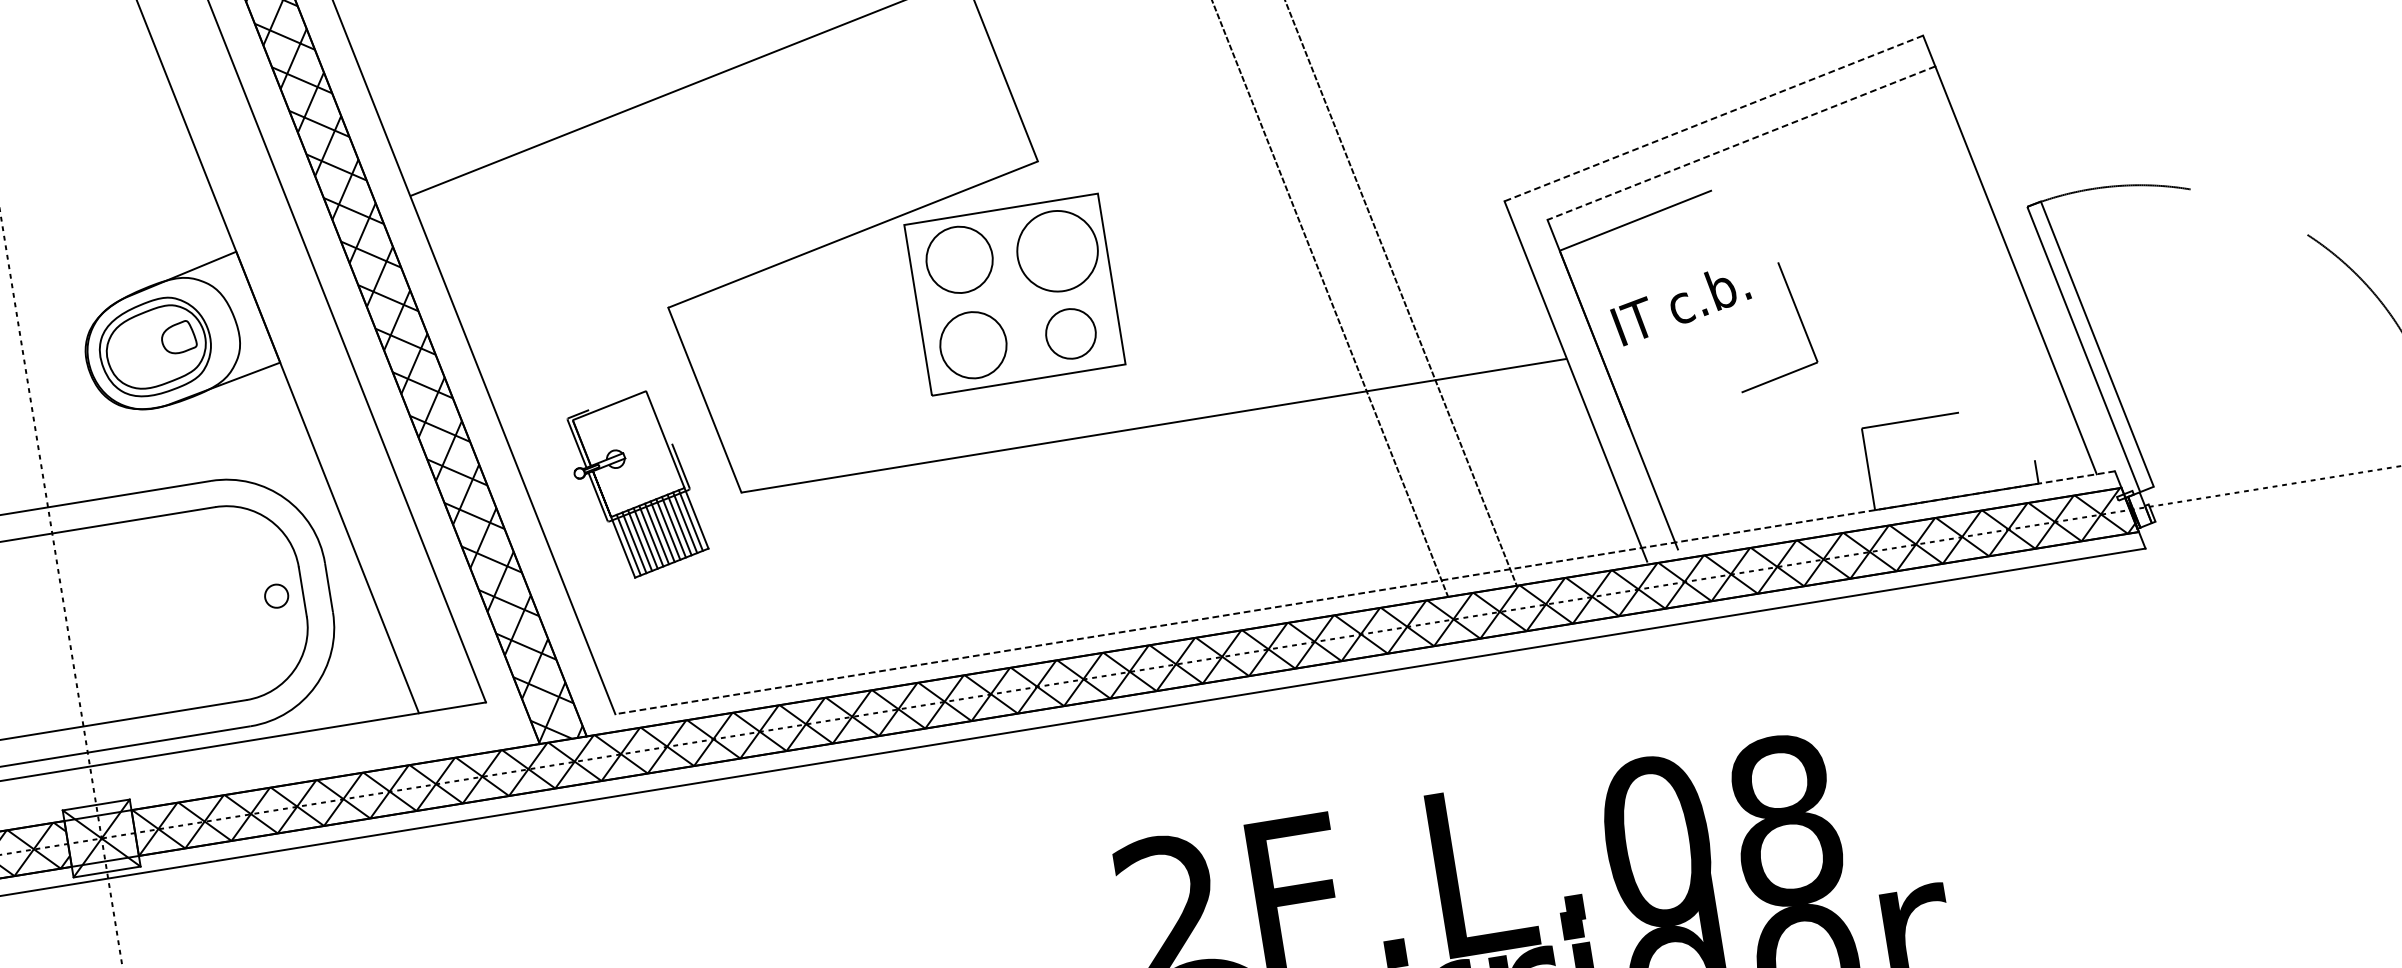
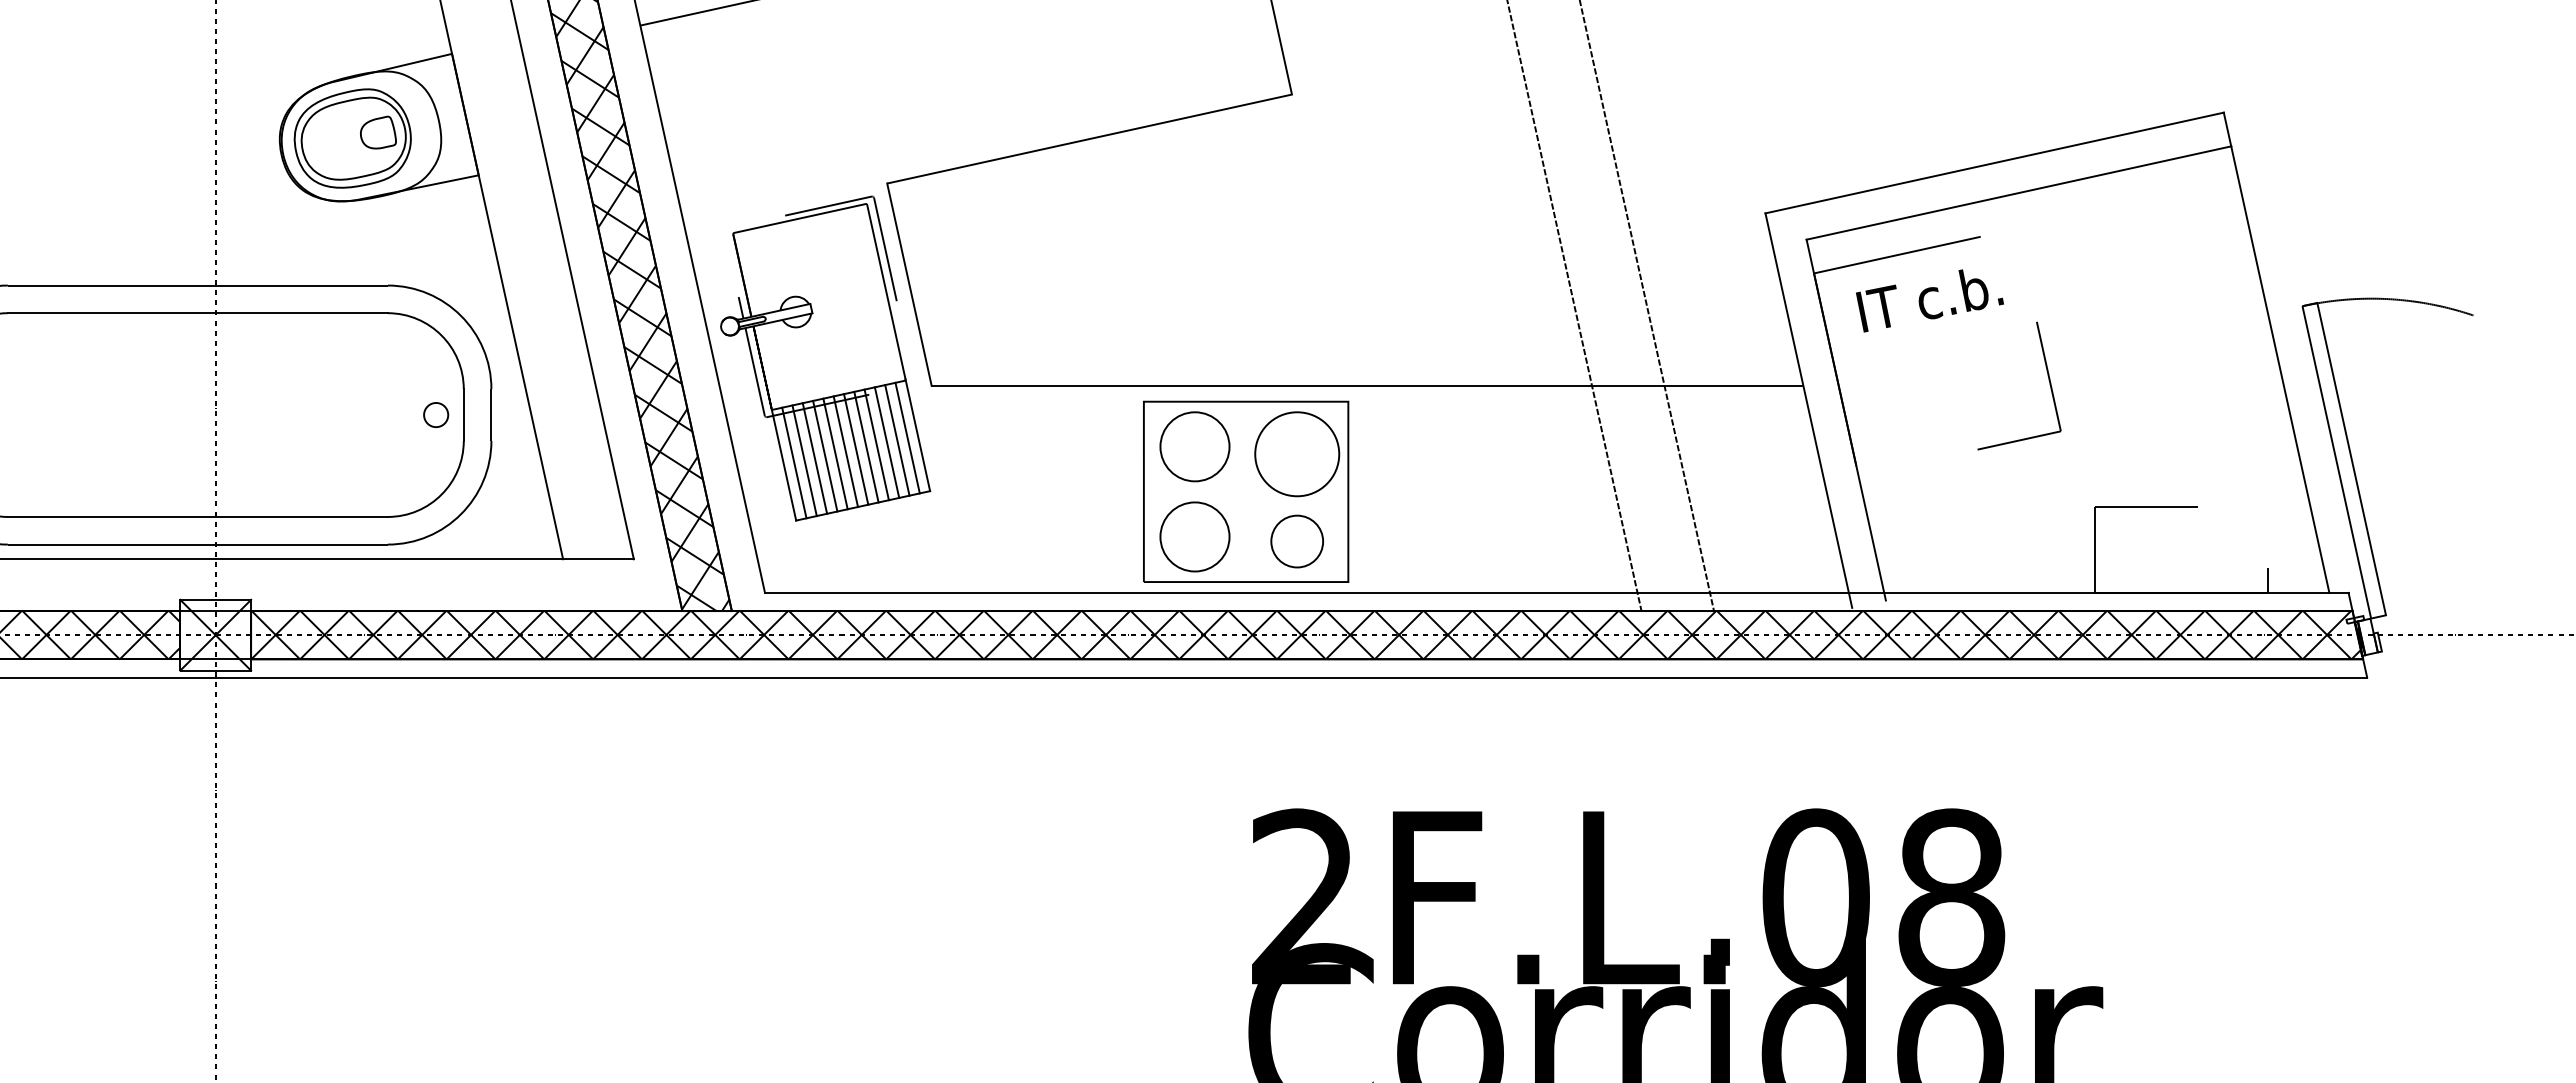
line: (1713, 118) -> (1994, 163), dashed -> solid
line: (1741, 143) -> (2018, 193), dashed -> solid
part: (1015, 294) -> (1246, 491), moved
text: (1680, 306) -> (1929, 300), moved
part: (636, 482) -> (825, 358), size x1.67
line: (1364, 592) -> (1556, 592), dashed -> solid

